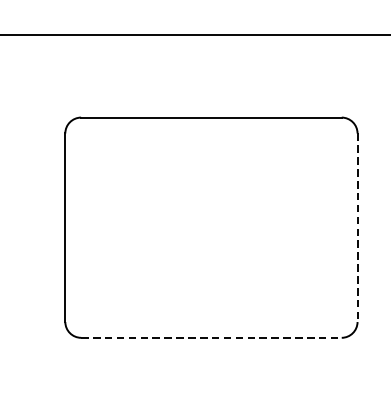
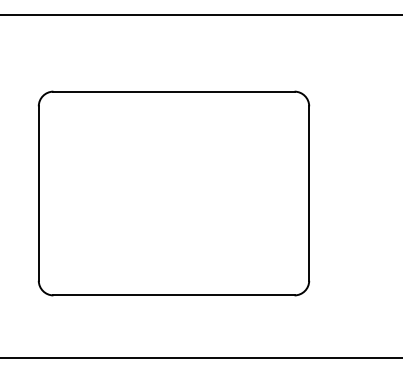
line: (357, 228) -> (309, 194), dashed -> solid
line: (211, 337) -> (174, 295), dashed -> solid

